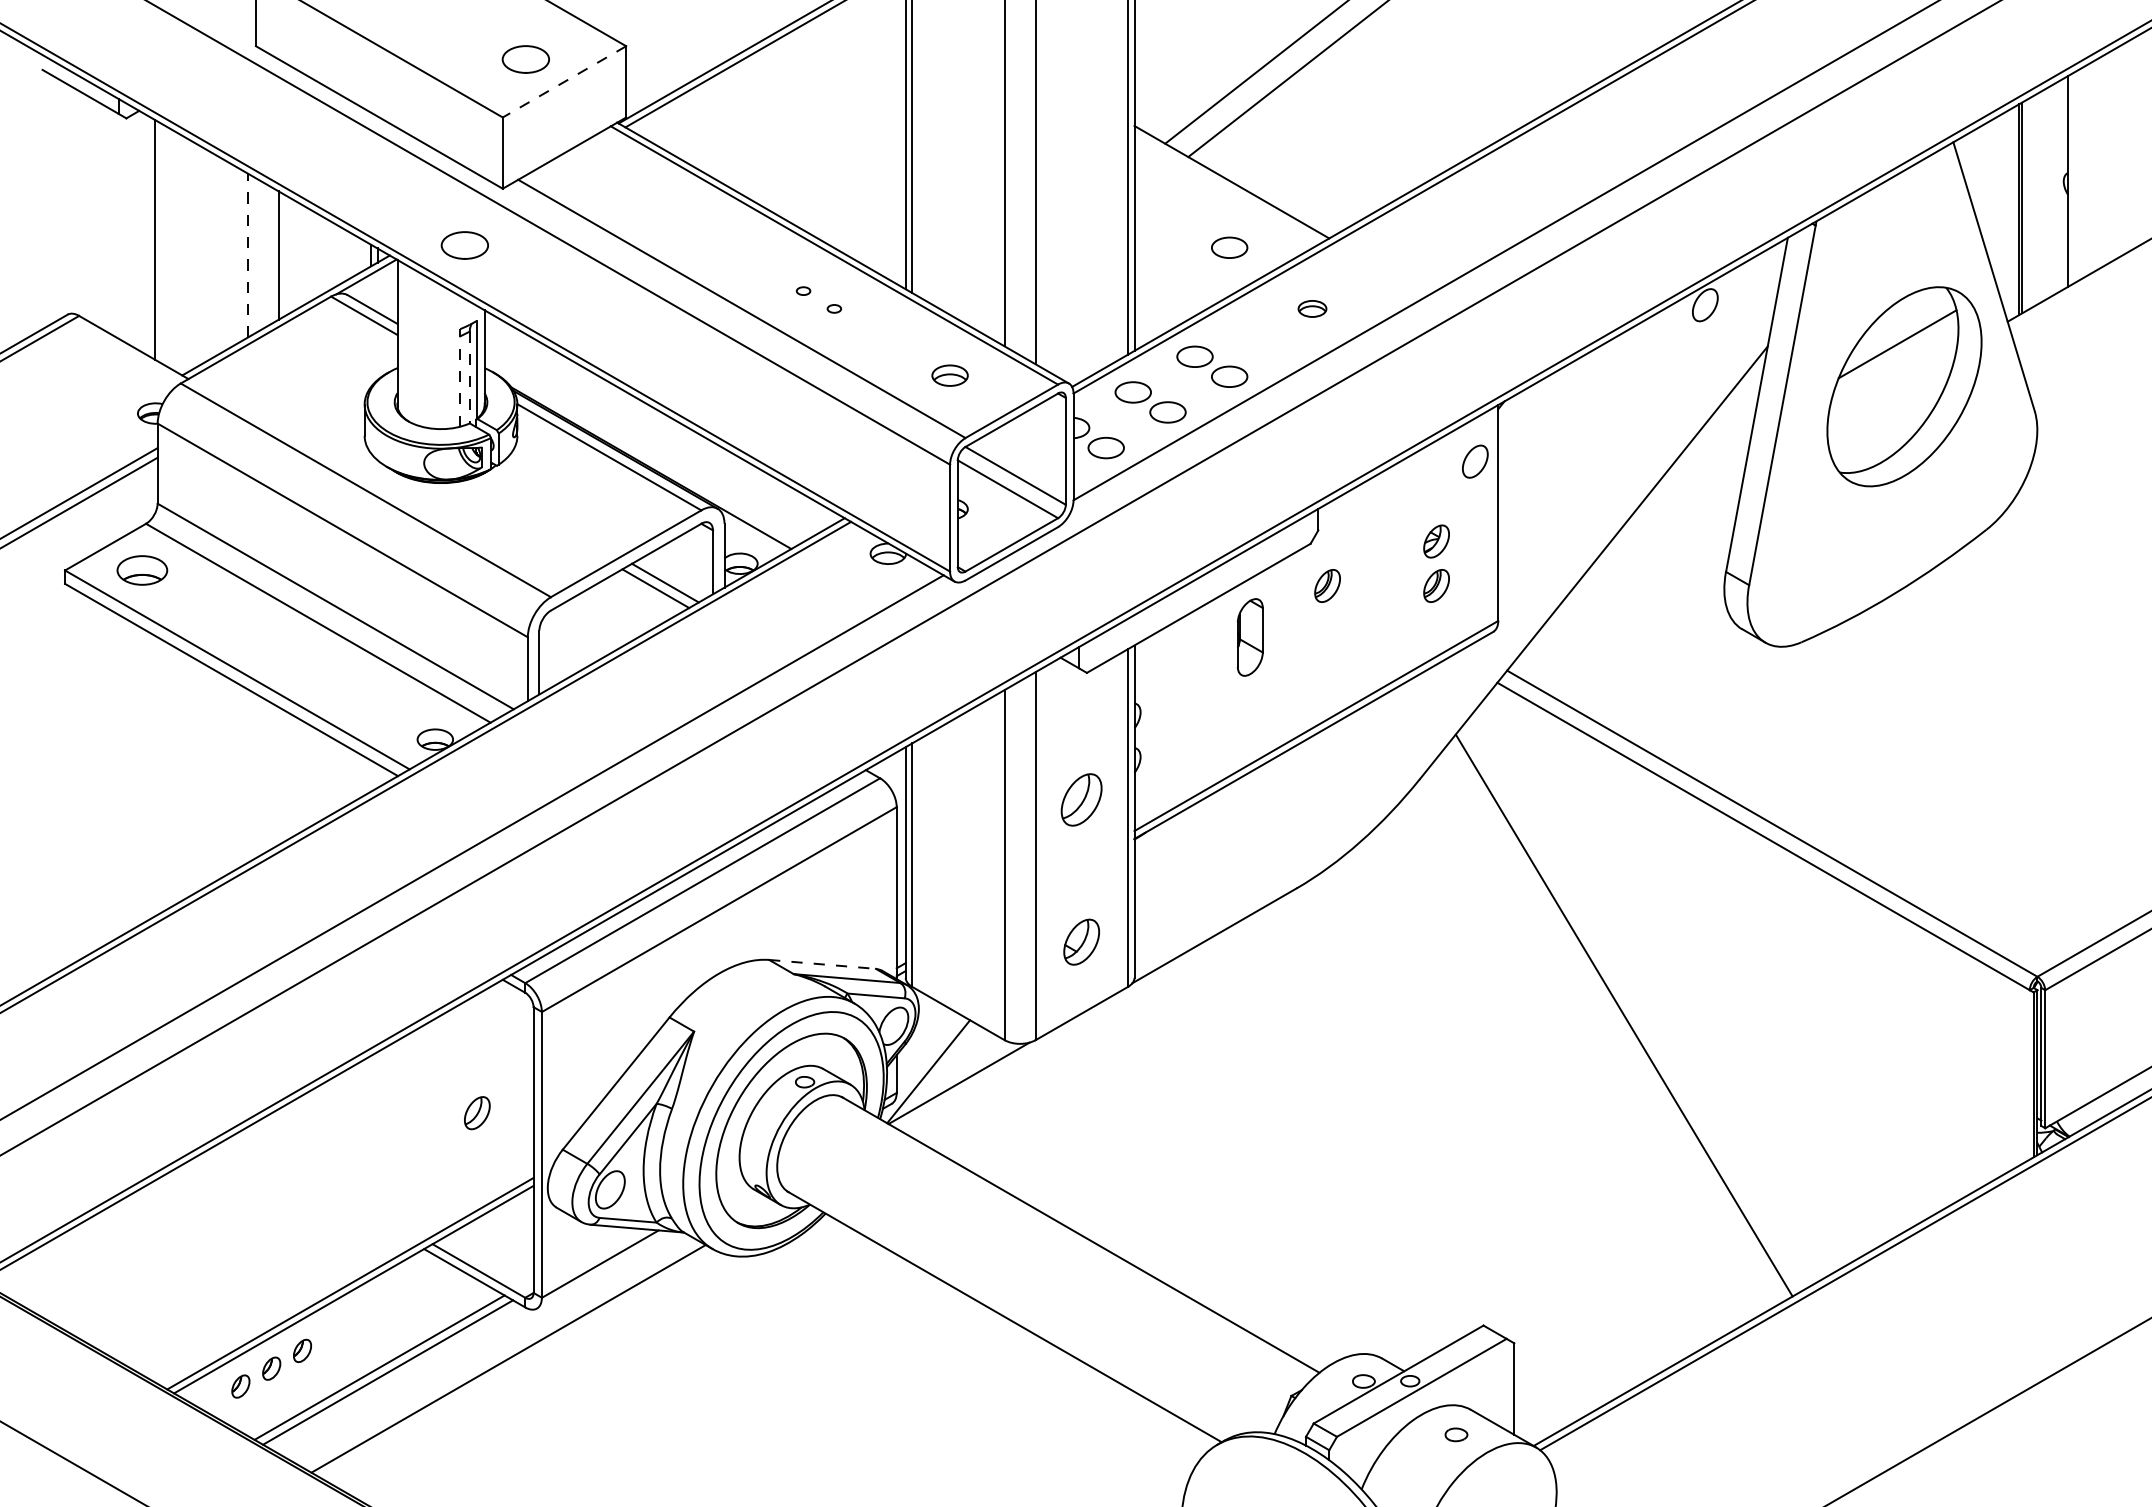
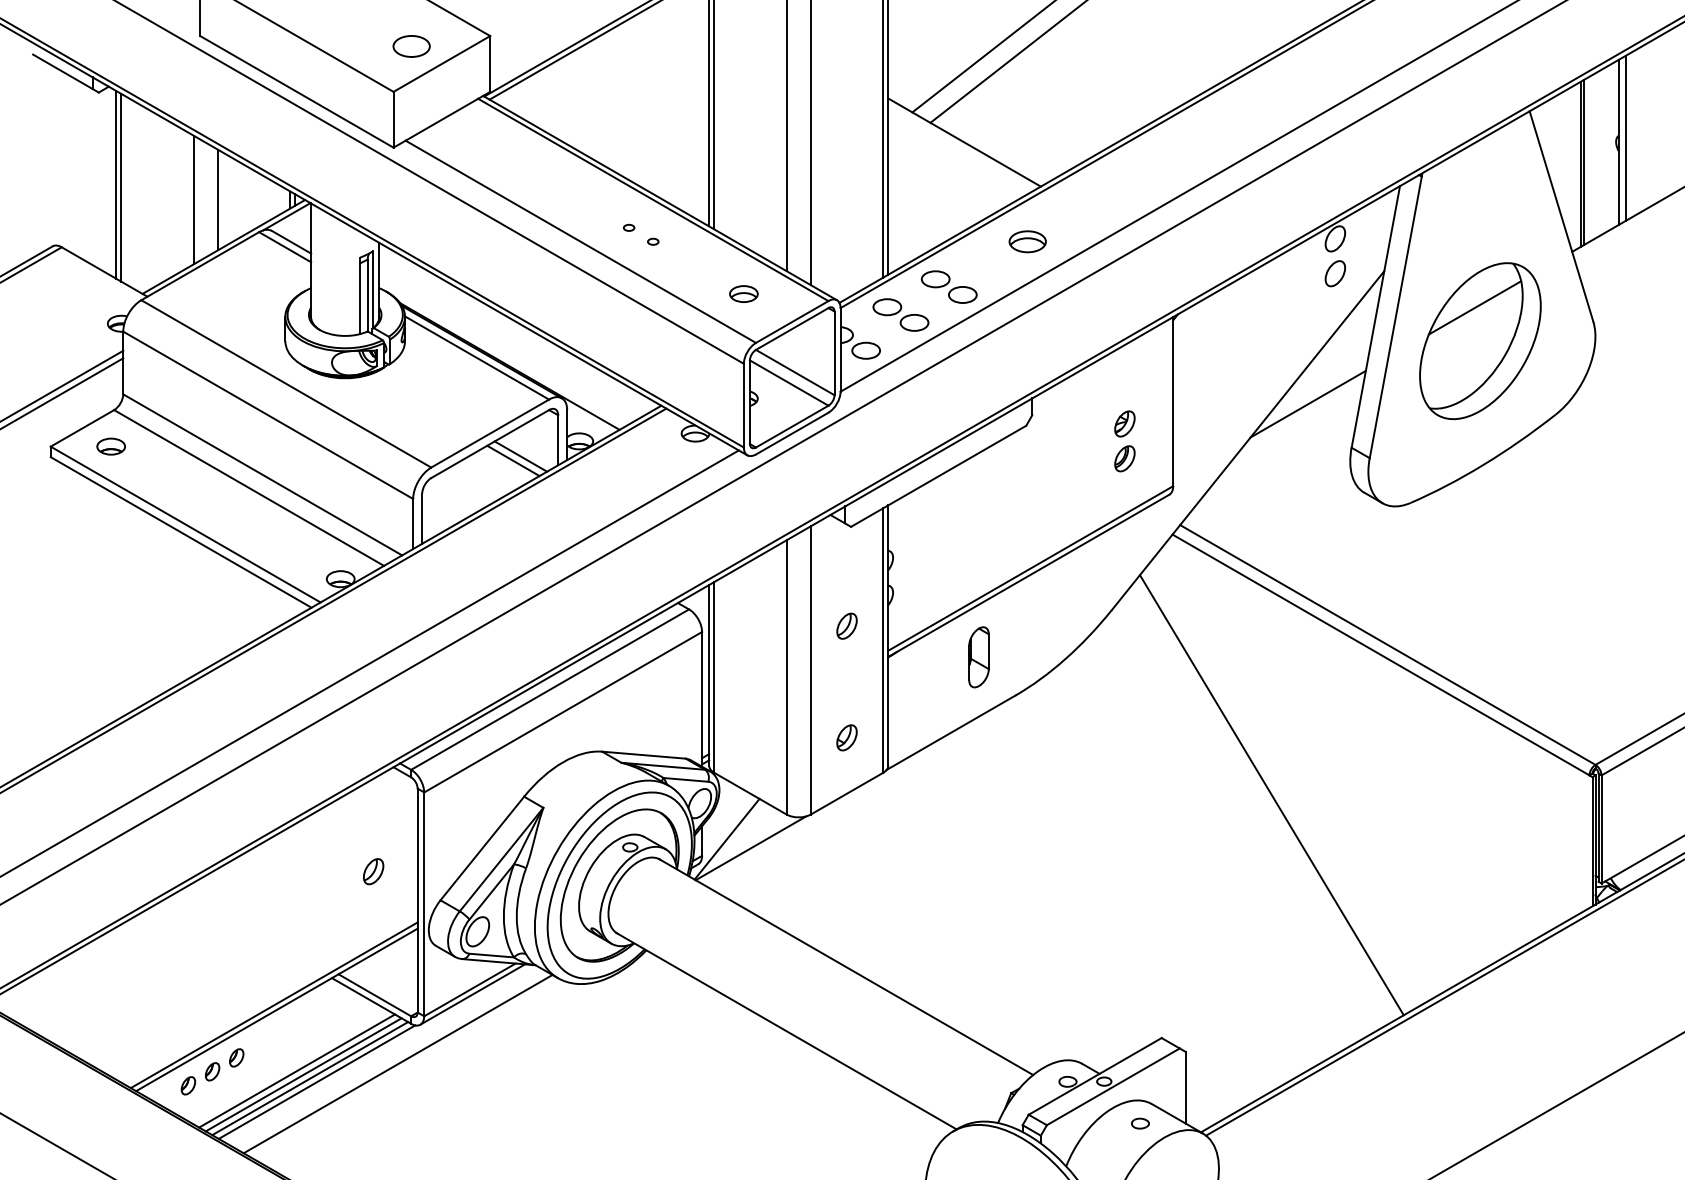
line: (564, 82) -> (441, 64), dashed -> solid
line: (2076, 176) -> (1626, 138), added
line: (148, 236) -> (116, 185), added
part: (464, 245) -> (363, 192), removed
part: (1229, 247) -> (962, 193), removed
line: (247, 255) -> (193, 199), dashed -> solid
part: (1312, 308) -> (1027, 241), size x1.67
line: (460, 377) -> (360, 295), dashed -> solid
line: (469, 377) -> (367, 295), dashed -> solid
part: (1904, 386) -> (1480, 340), moved
part: (1475, 461) -> (1335, 273), moved
line: (1670, 515) -> (1308, 403), added
part: (141, 570) -> (110, 446), size x0.71
part: (1327, 585) -> (1039, 458), removed
part: (1250, 637) -> (979, 657), moved
part: (1081, 799) -> (846, 626), size x0.62
part: (1081, 942) -> (846, 738), size x0.71
line: (822, 964) -> (643, 755), dashed -> solid
line: (603, 1269) -> (472, 994), added
line: (396, 1377) -> (310, 1078), added
line: (404, 1381) -> (316, 1081), added

